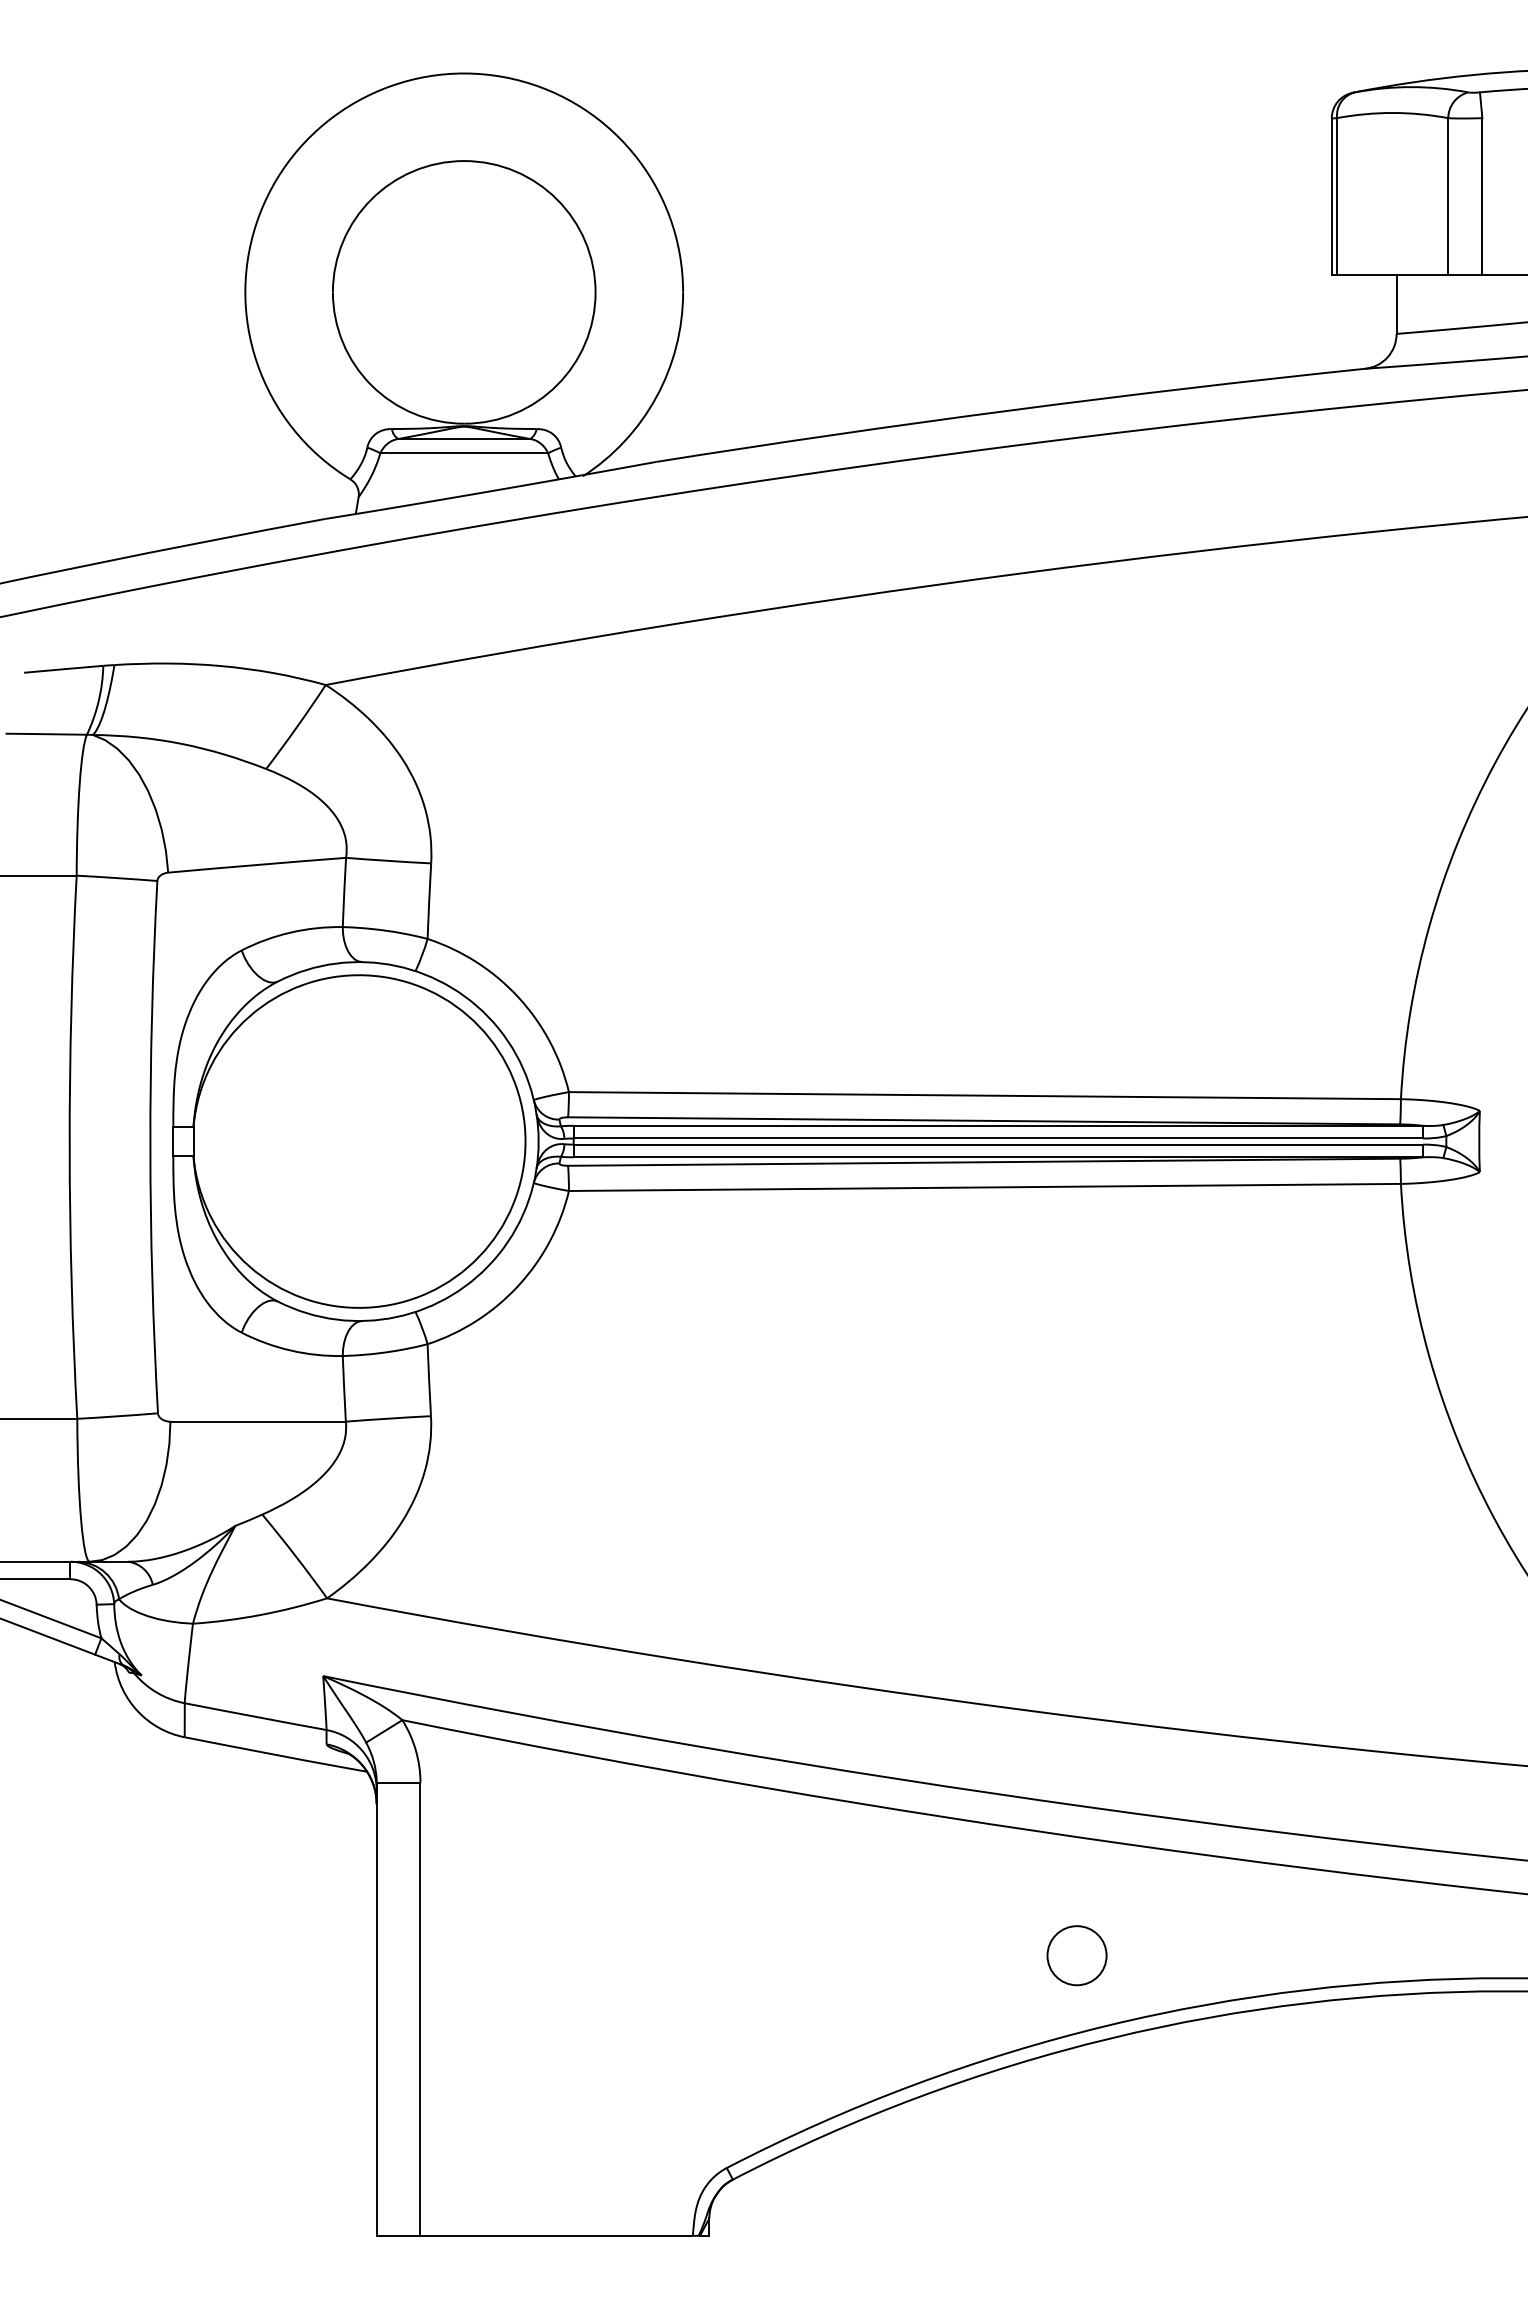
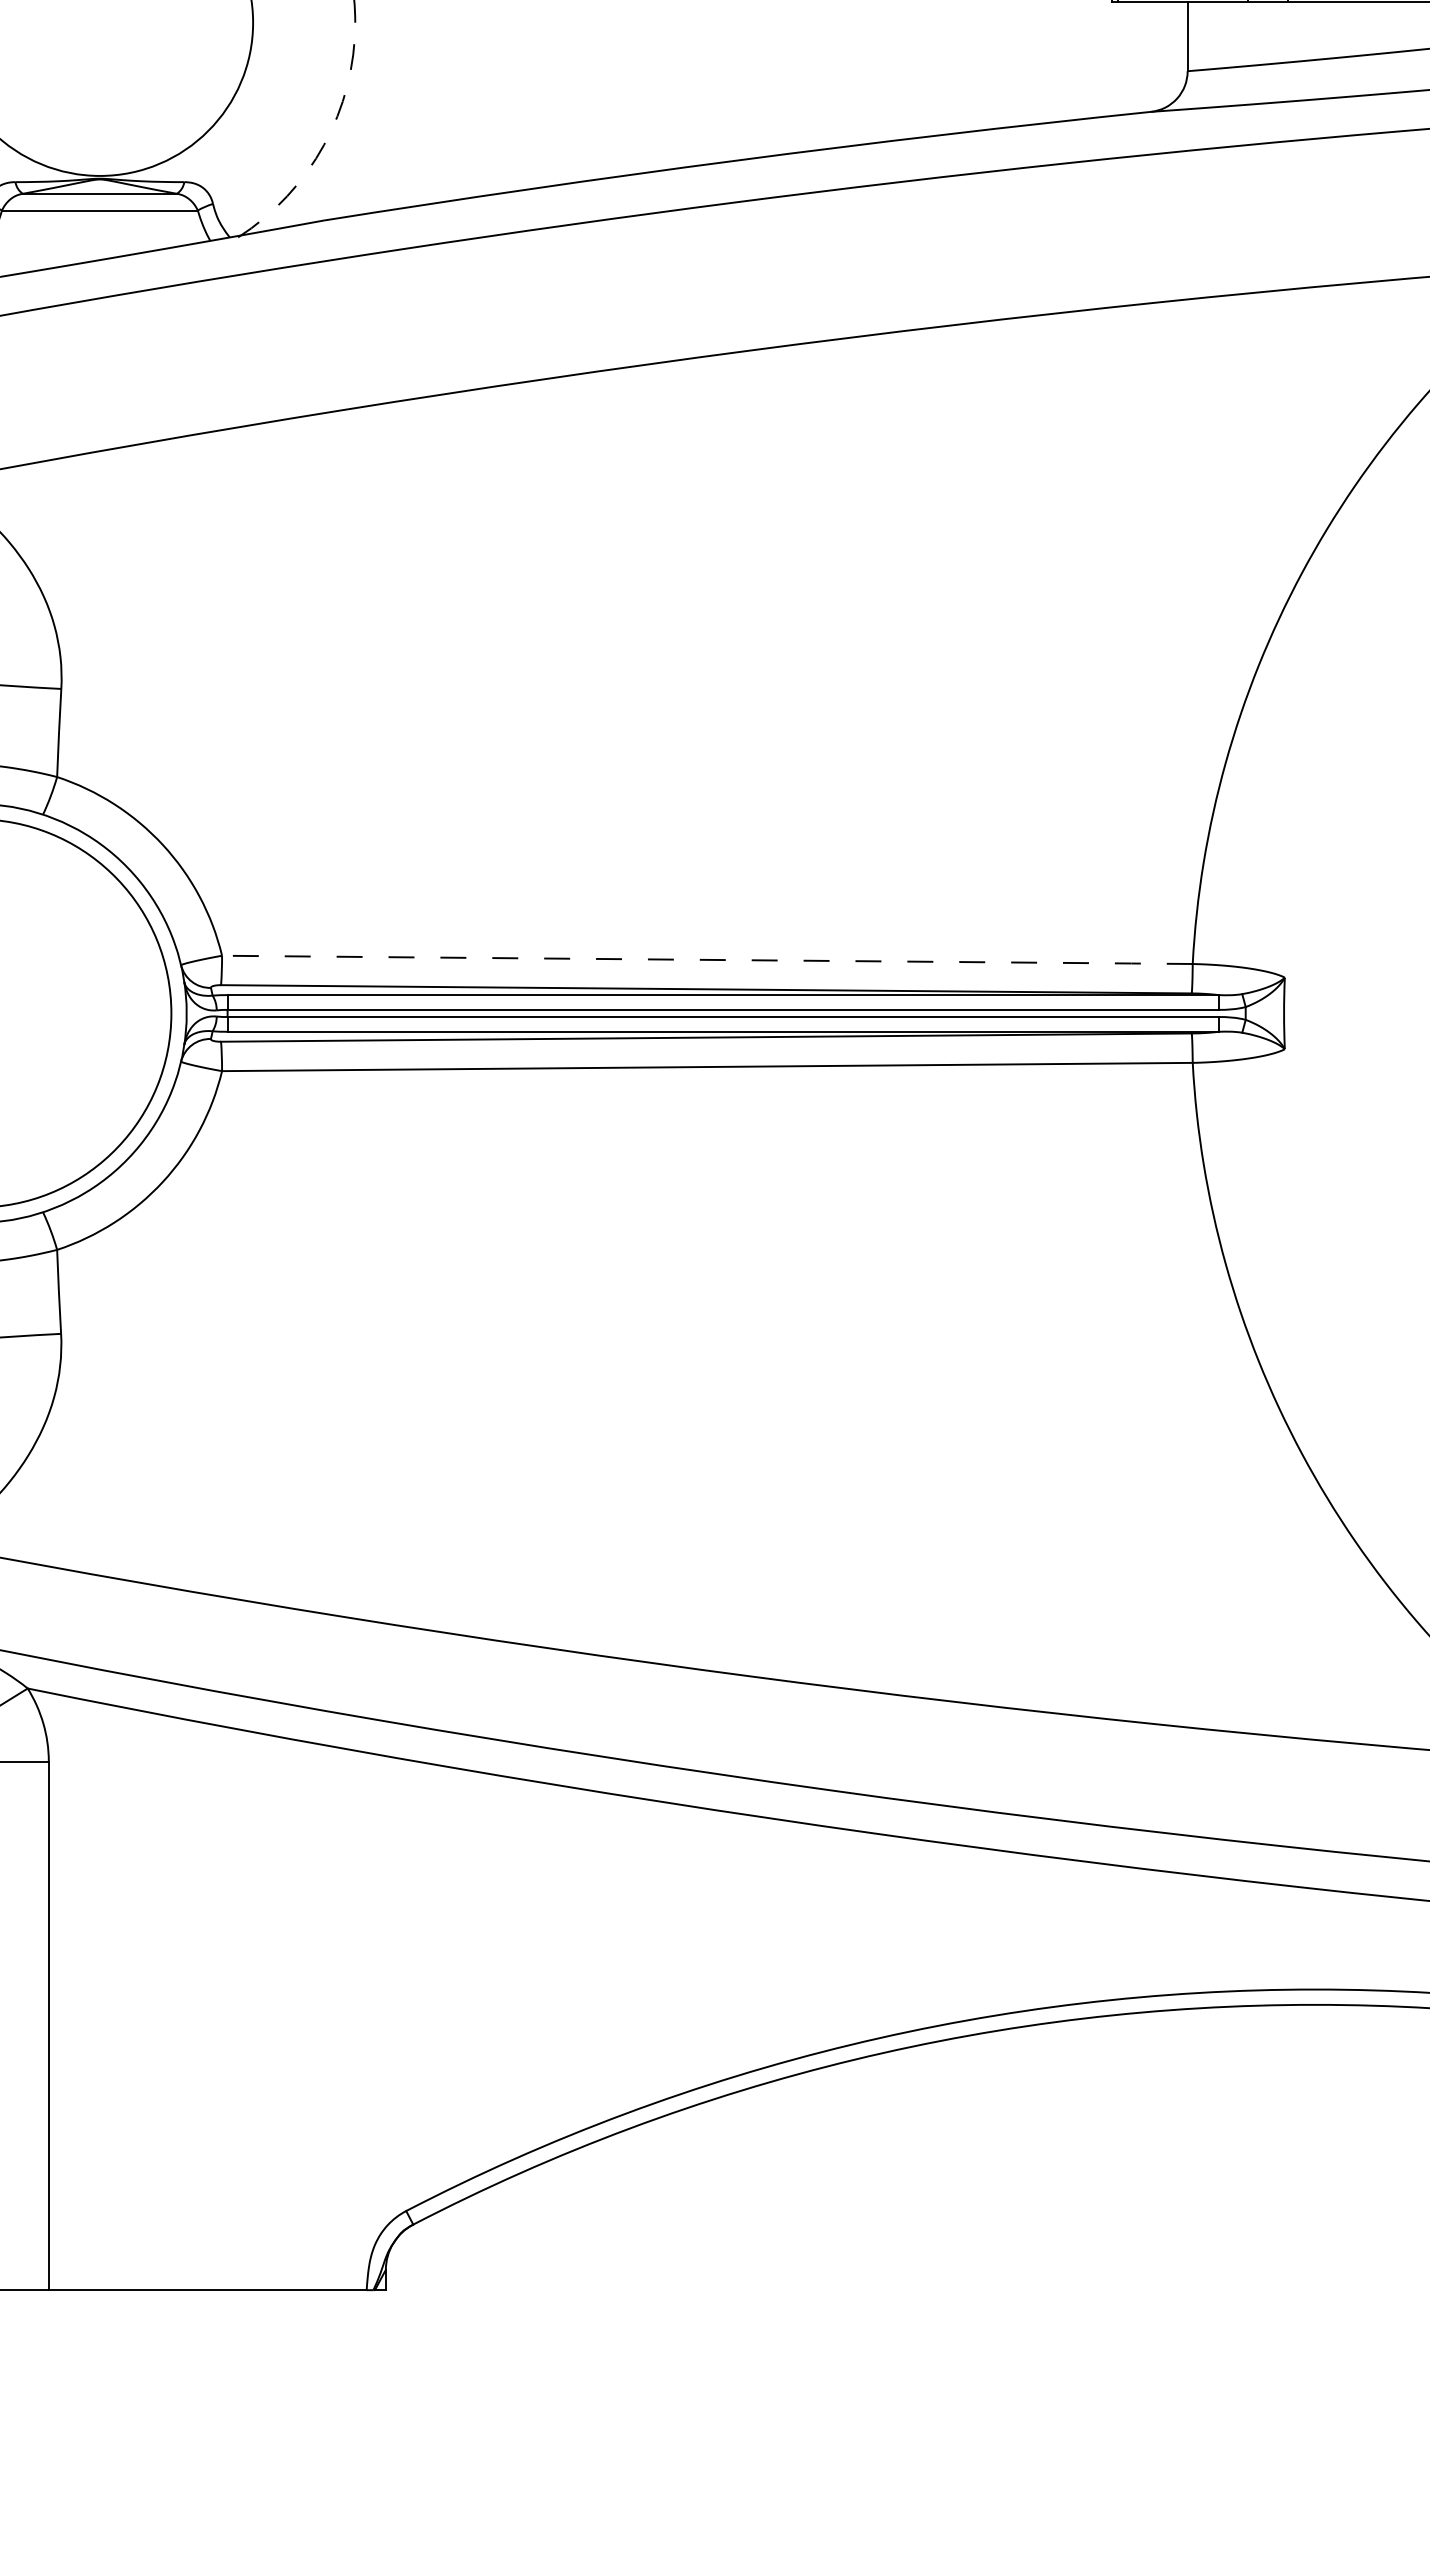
arc: (656, 397) -> (324, 145), solid -> dashed
line: (985, 1095) -> (708, 959), solid -> dashed
circle: (1076, 1955) -> (814, 1963), removed

